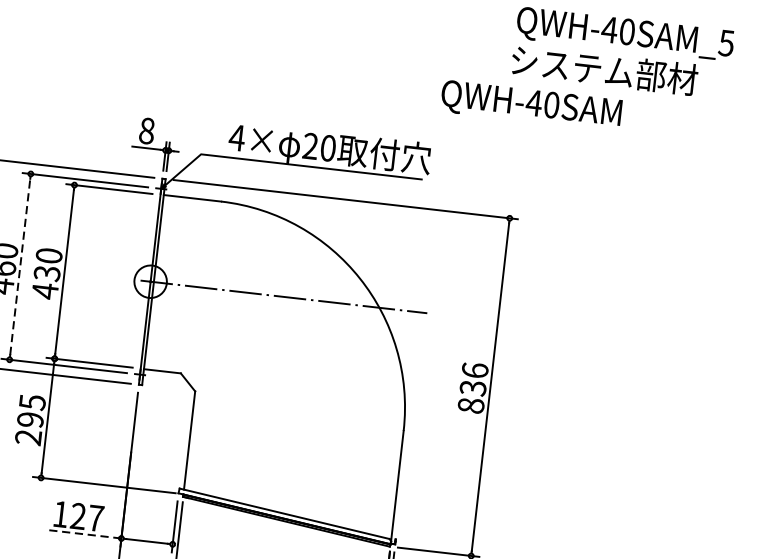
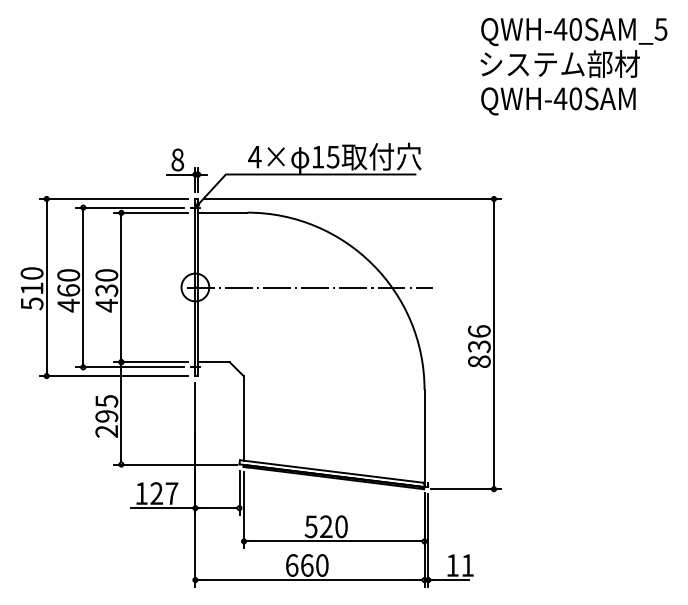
text: (531, 105) -> (558, 101), moved
text: (319, 146) -> (325, 156), 20 -> 15
line: (20, 266) -> (83, 287), dashed -> solid
line: (83, 534) -> (162, 508), dashed -> solid

